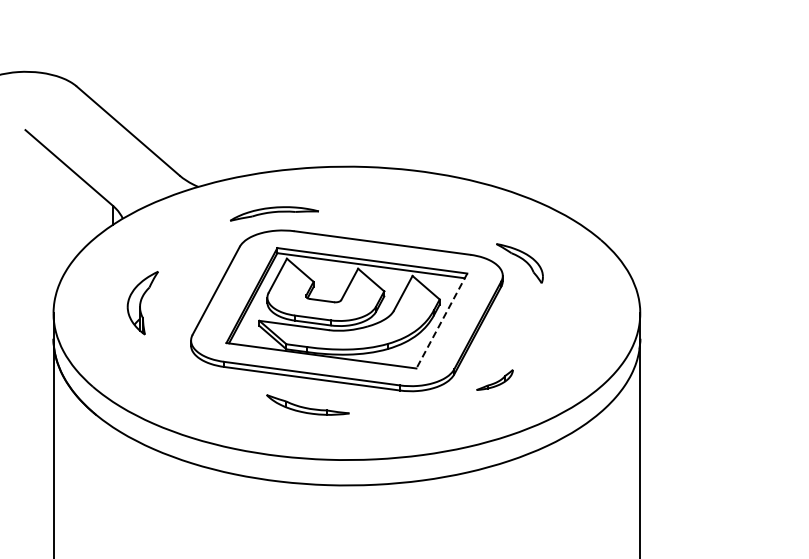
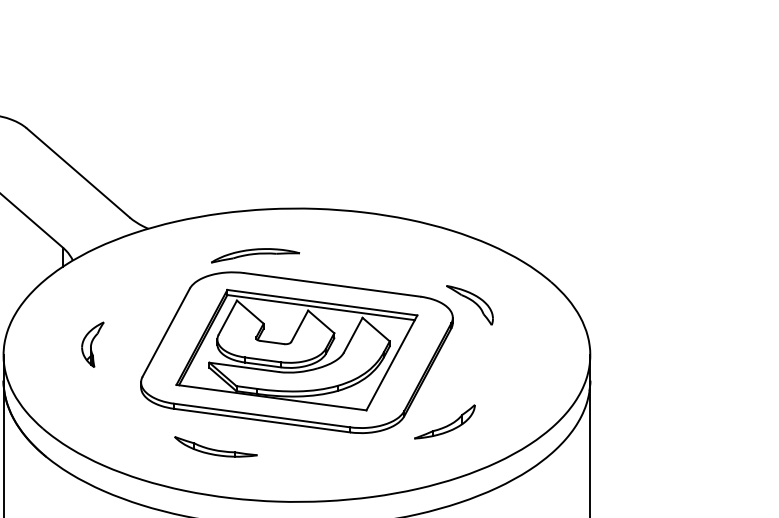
part: (274, 213) -> (255, 255), moved
part: (142, 302) -> (92, 344), size x0.71
line: (441, 321) -> (391, 363), dashed -> solid
part: (494, 379) -> (444, 421), size x1.67
part: (307, 404) -> (215, 446), moved

